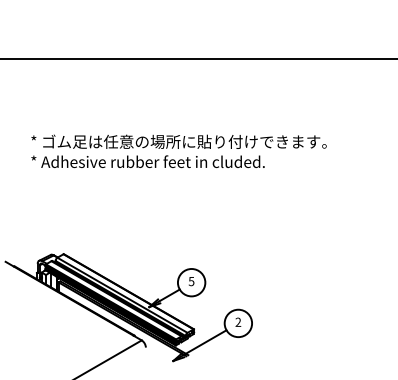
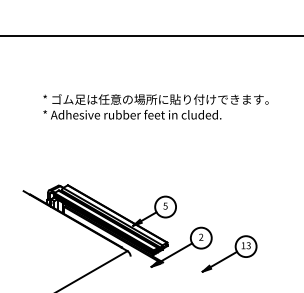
part: (275, 343) -> (229, 253), added

